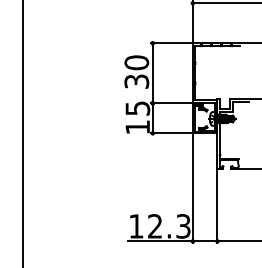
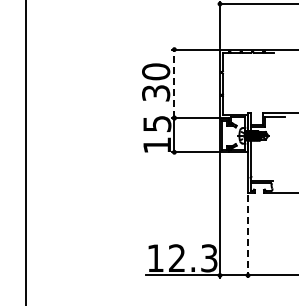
line: (152, 73) -> (174, 83), solid -> dashed
line: (217, 207) -> (248, 236), solid -> dashed

